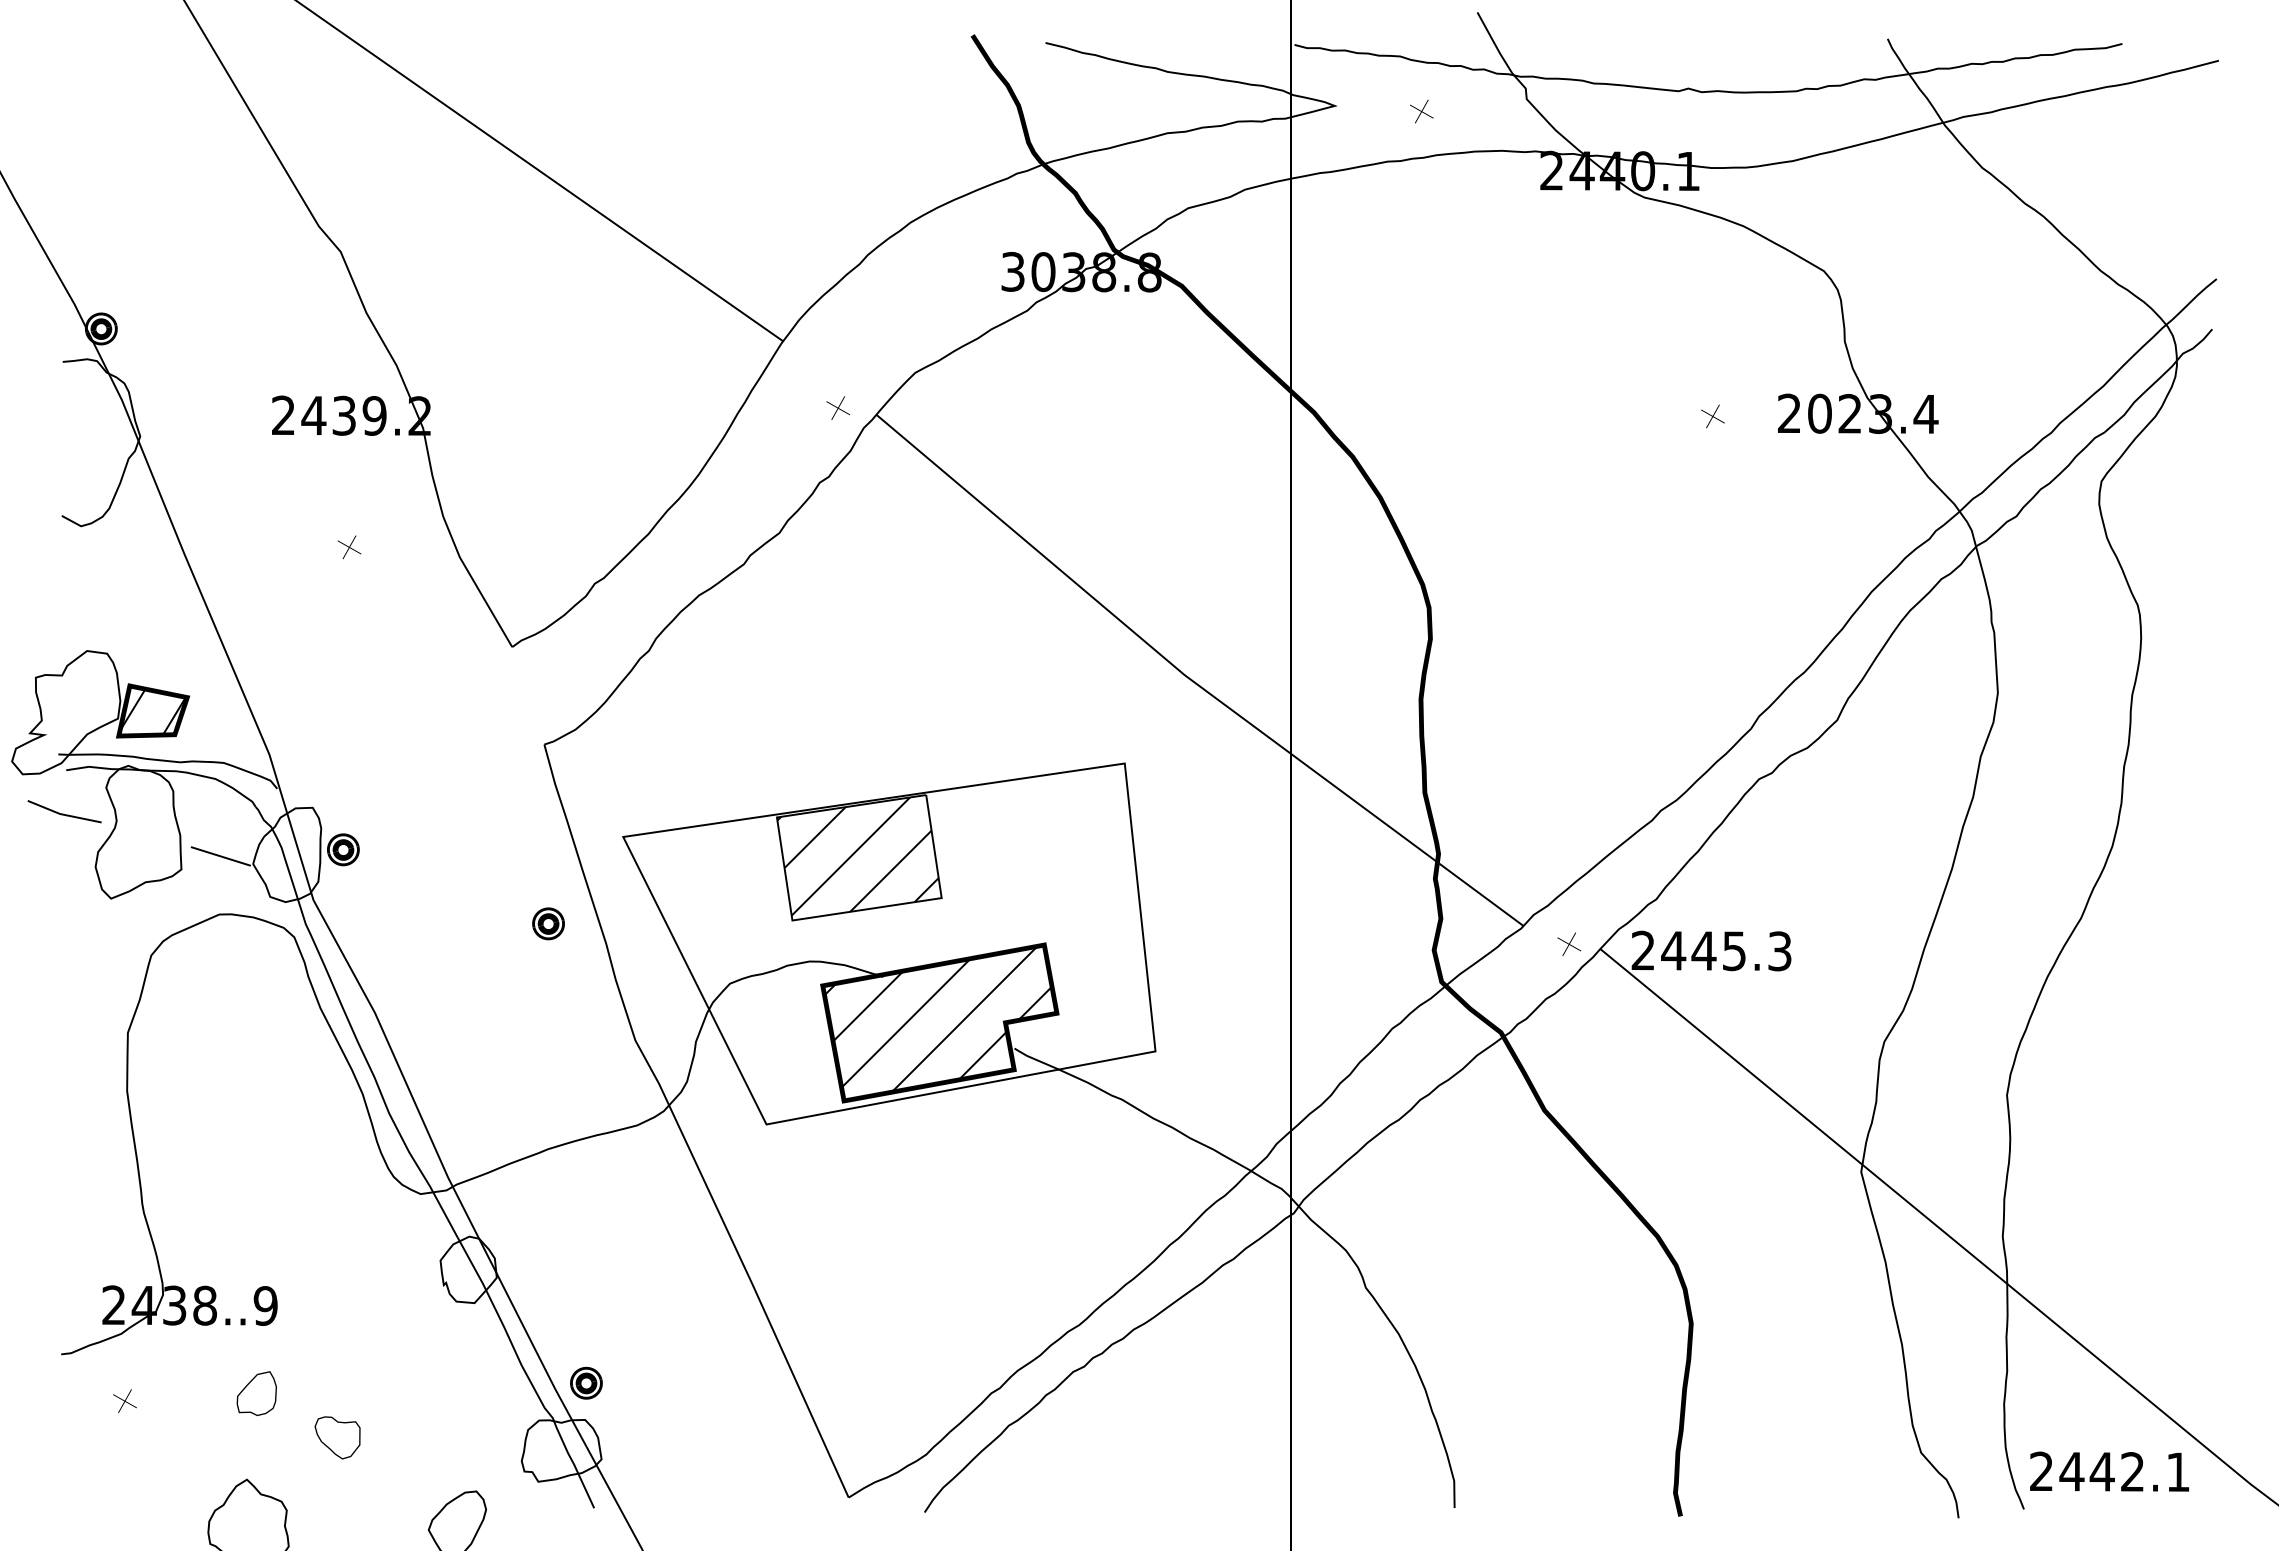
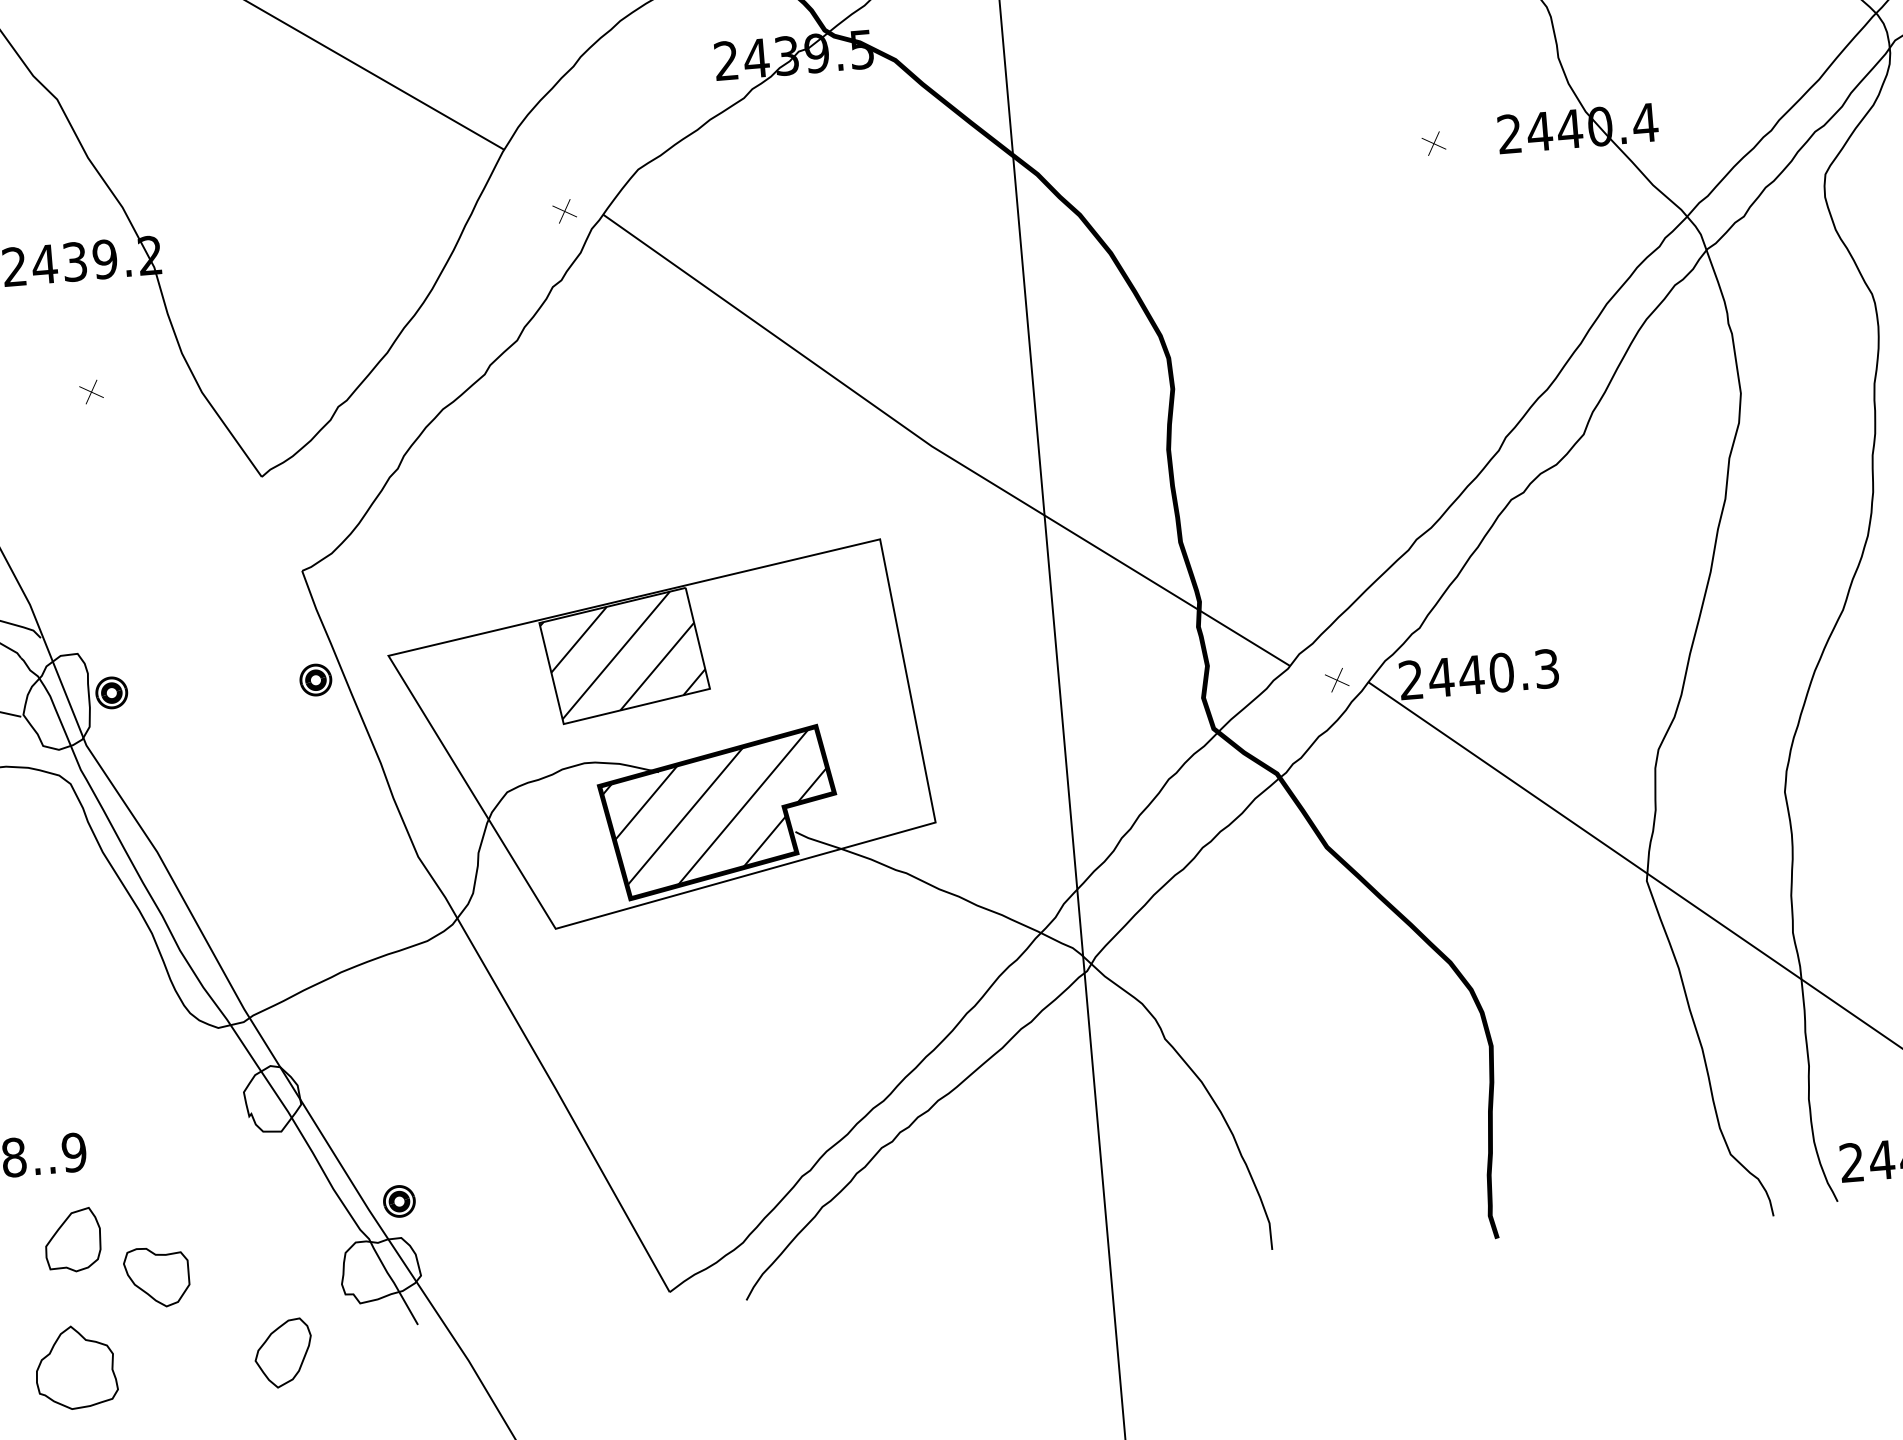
text: (1081, 272) -> (794, 55), 3038.8 -> 2439.5
text: (1849, 413) -> (1569, 128), 2023.4 -> 2440.4
part: (548, 923) -> (315, 679), moved
text: (1734, 951) -> (1501, 673), 2445.3 -> 2440.3
part: (256, 1393) -> (72, 1240), size x1.43
part: (337, 1437) -> (156, 1276), size x1.43

